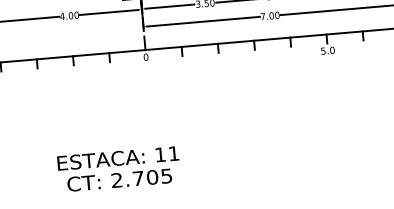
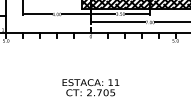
text: (118, 168) -> (90, 87), moved

